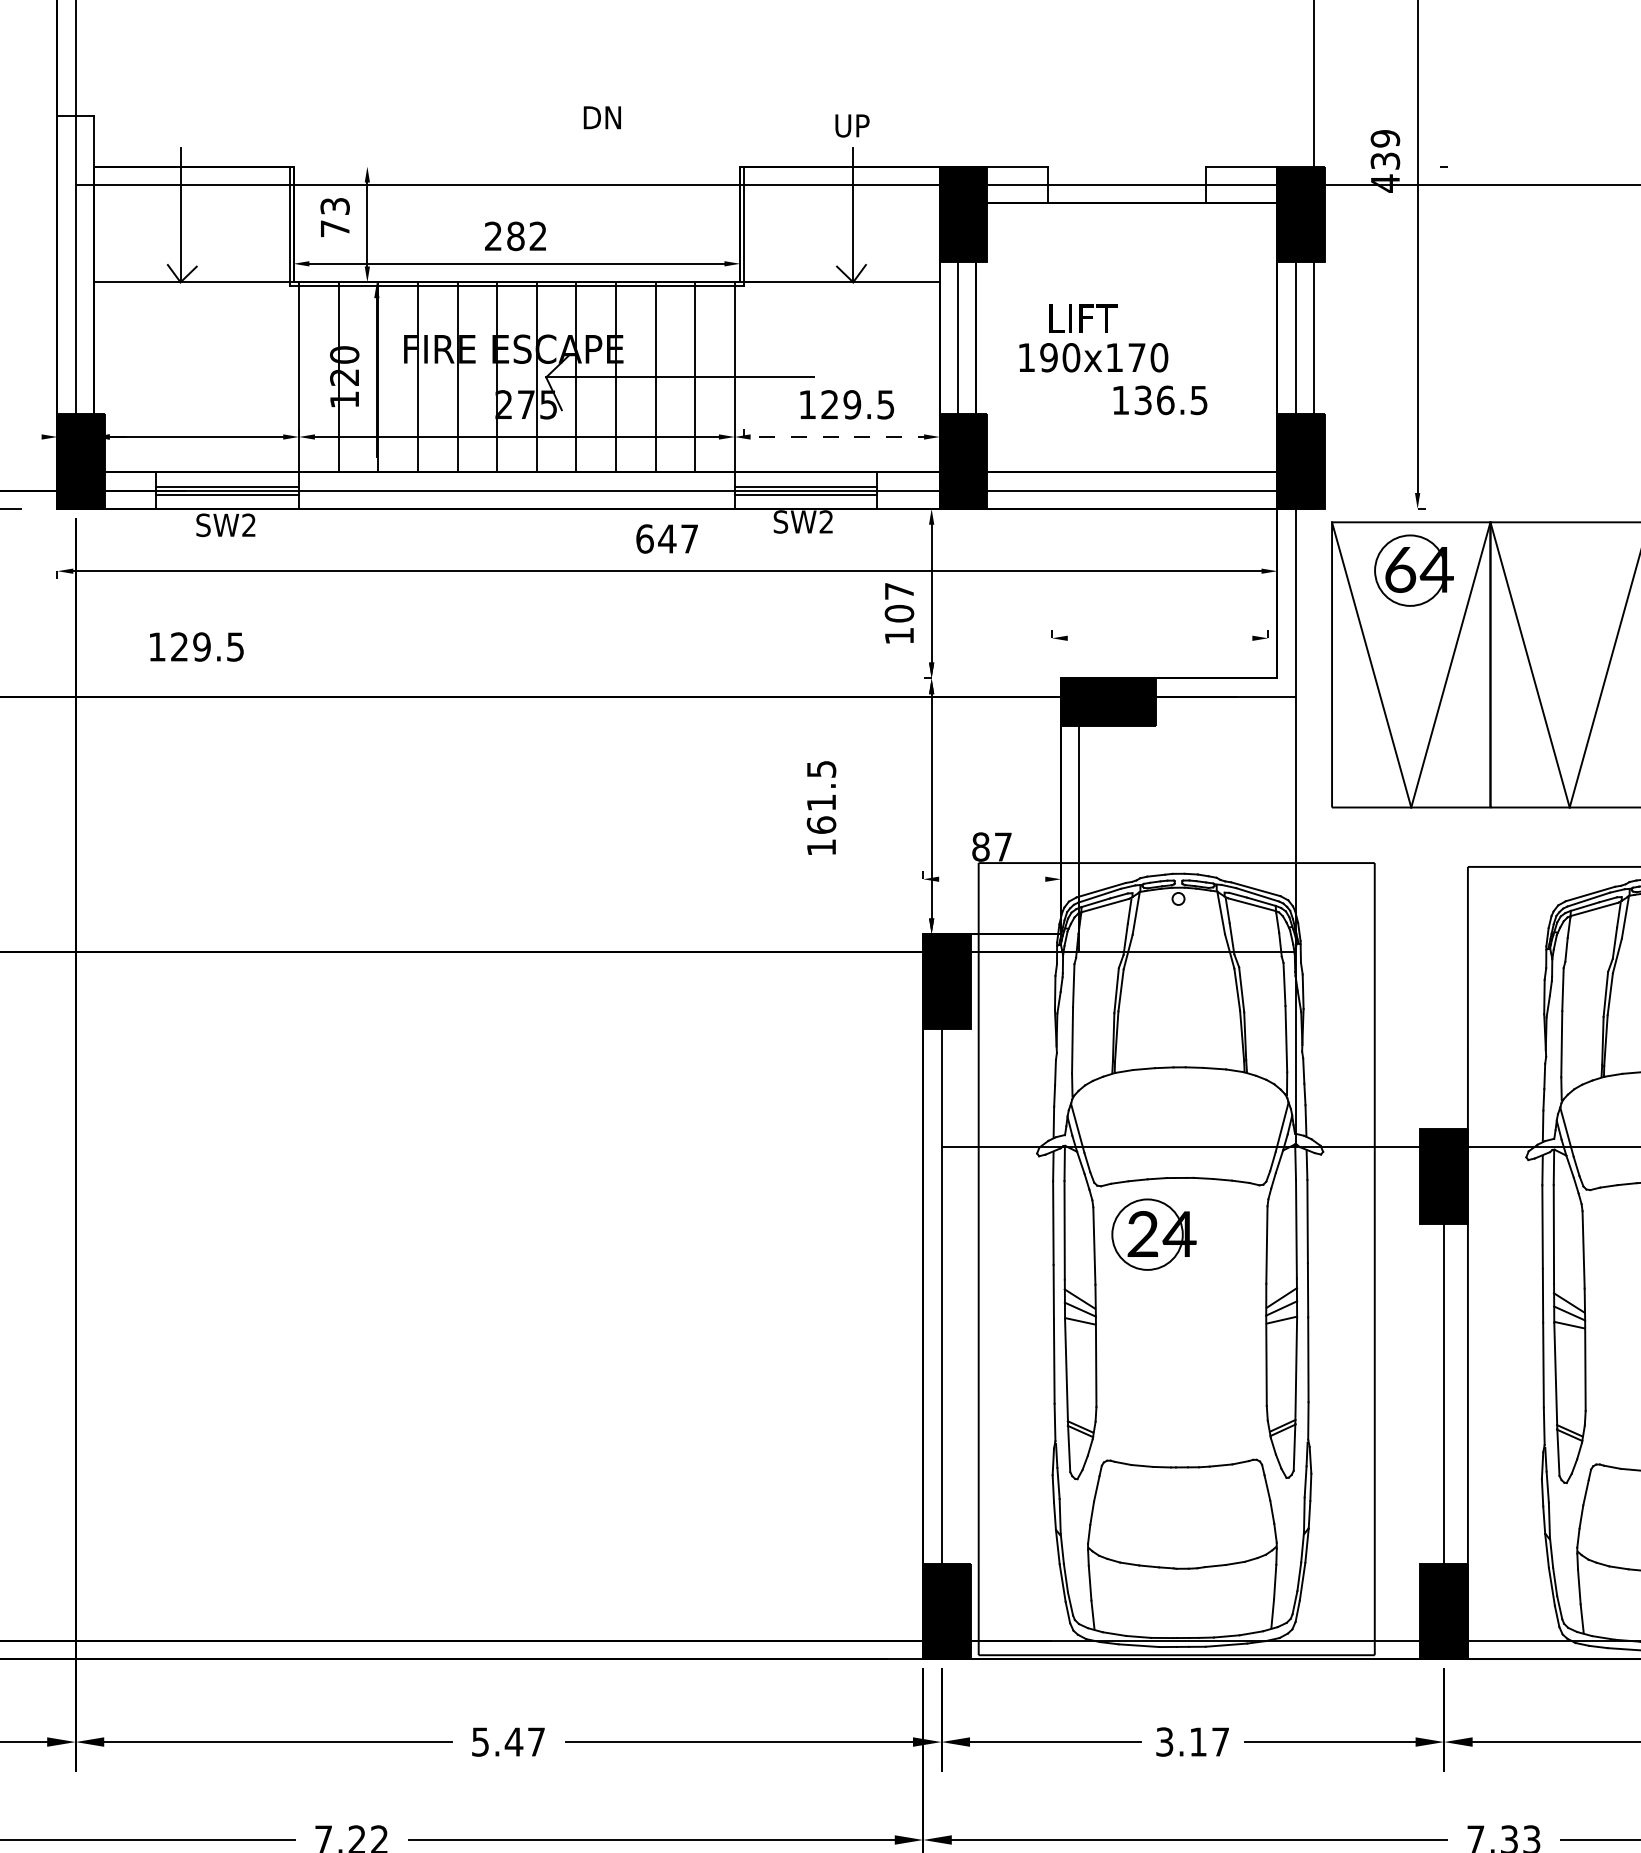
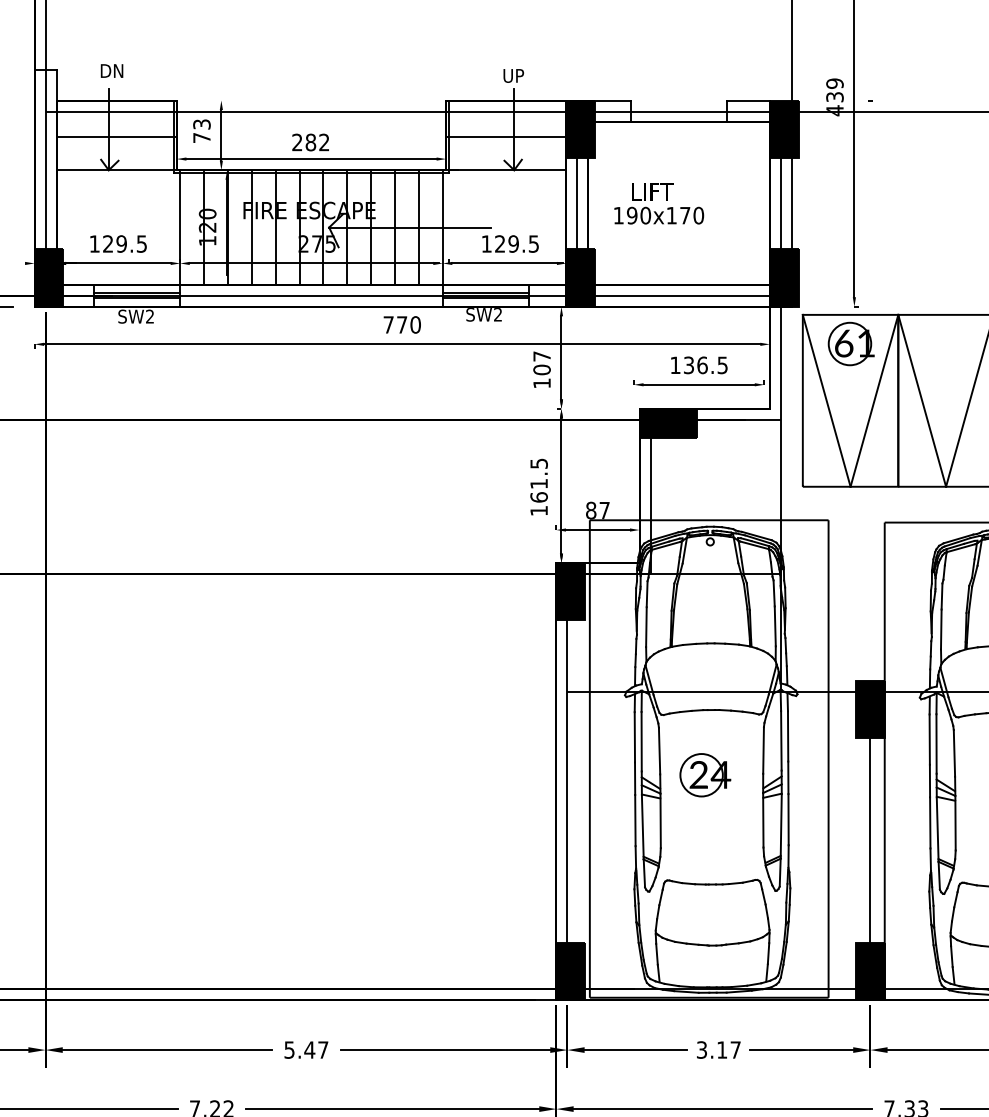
text: (601, 116) -> (111, 70), moved
line: (193, 226) -> (116, 136), added
line: (840, 226) -> (506, 136), added
text: (1160, 400) -> (699, 365), moved
line: (842, 437) -> (507, 263), dashed -> solid
text: (666, 538) -> (401, 324), 647 -> 770
text: (1436, 569) -> (865, 343), 64 -> 61
line: (1158, 637) -> (698, 384), added
text: (196, 646) -> (118, 243), moved
text: (820, 807) -> (538, 486), moved
line: (991, 880) -> (597, 530), added
part: (1153, 1235) -> (705, 775), moved

